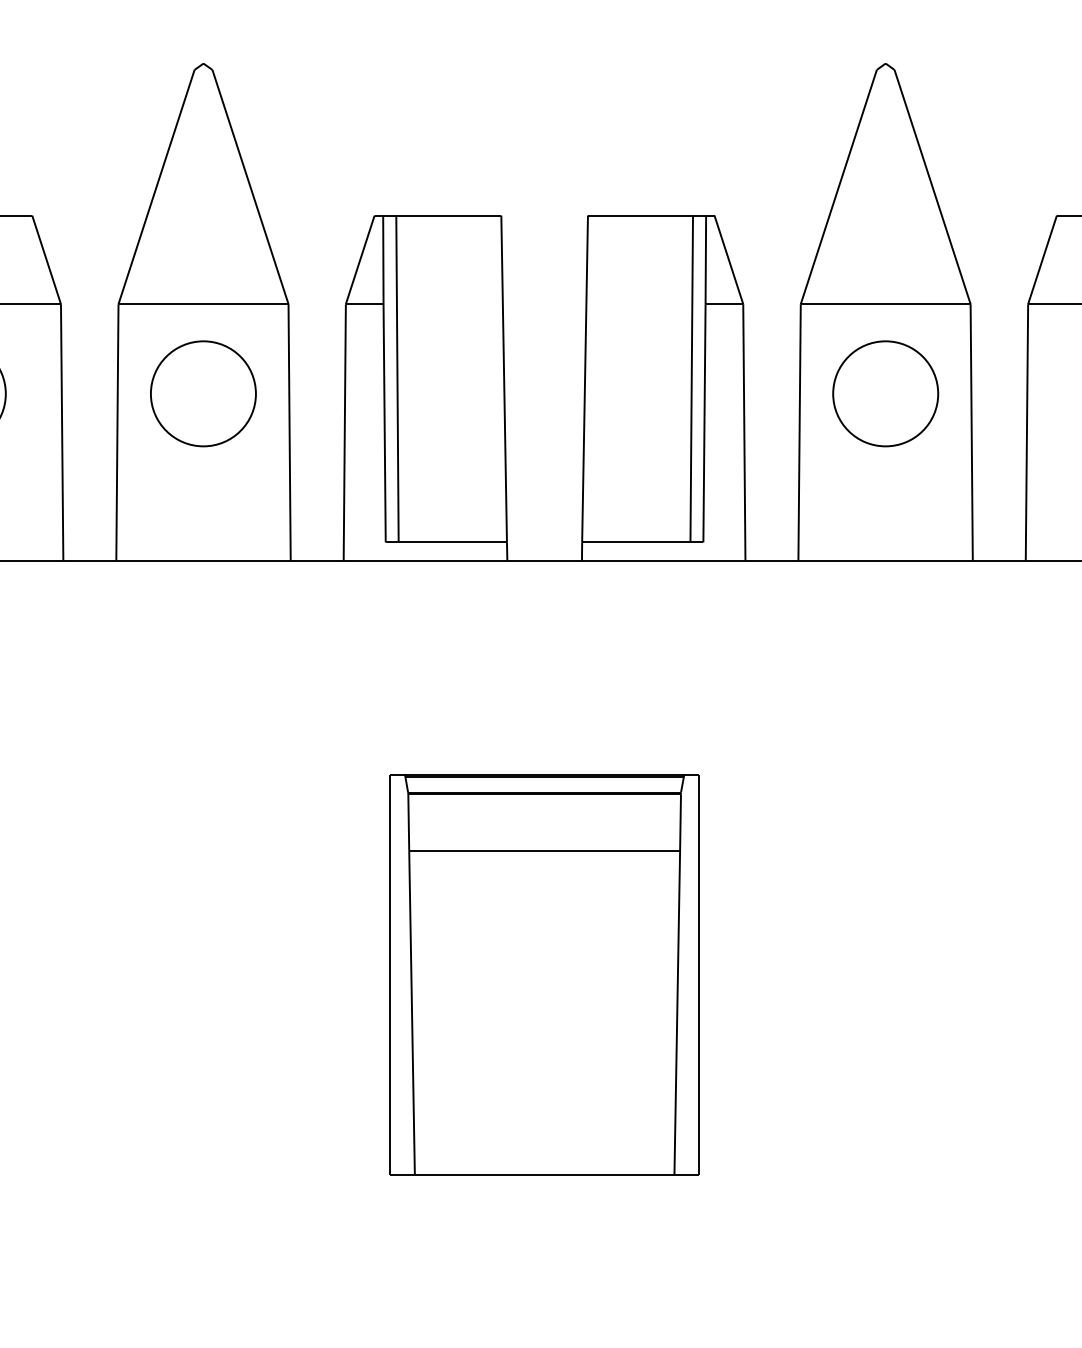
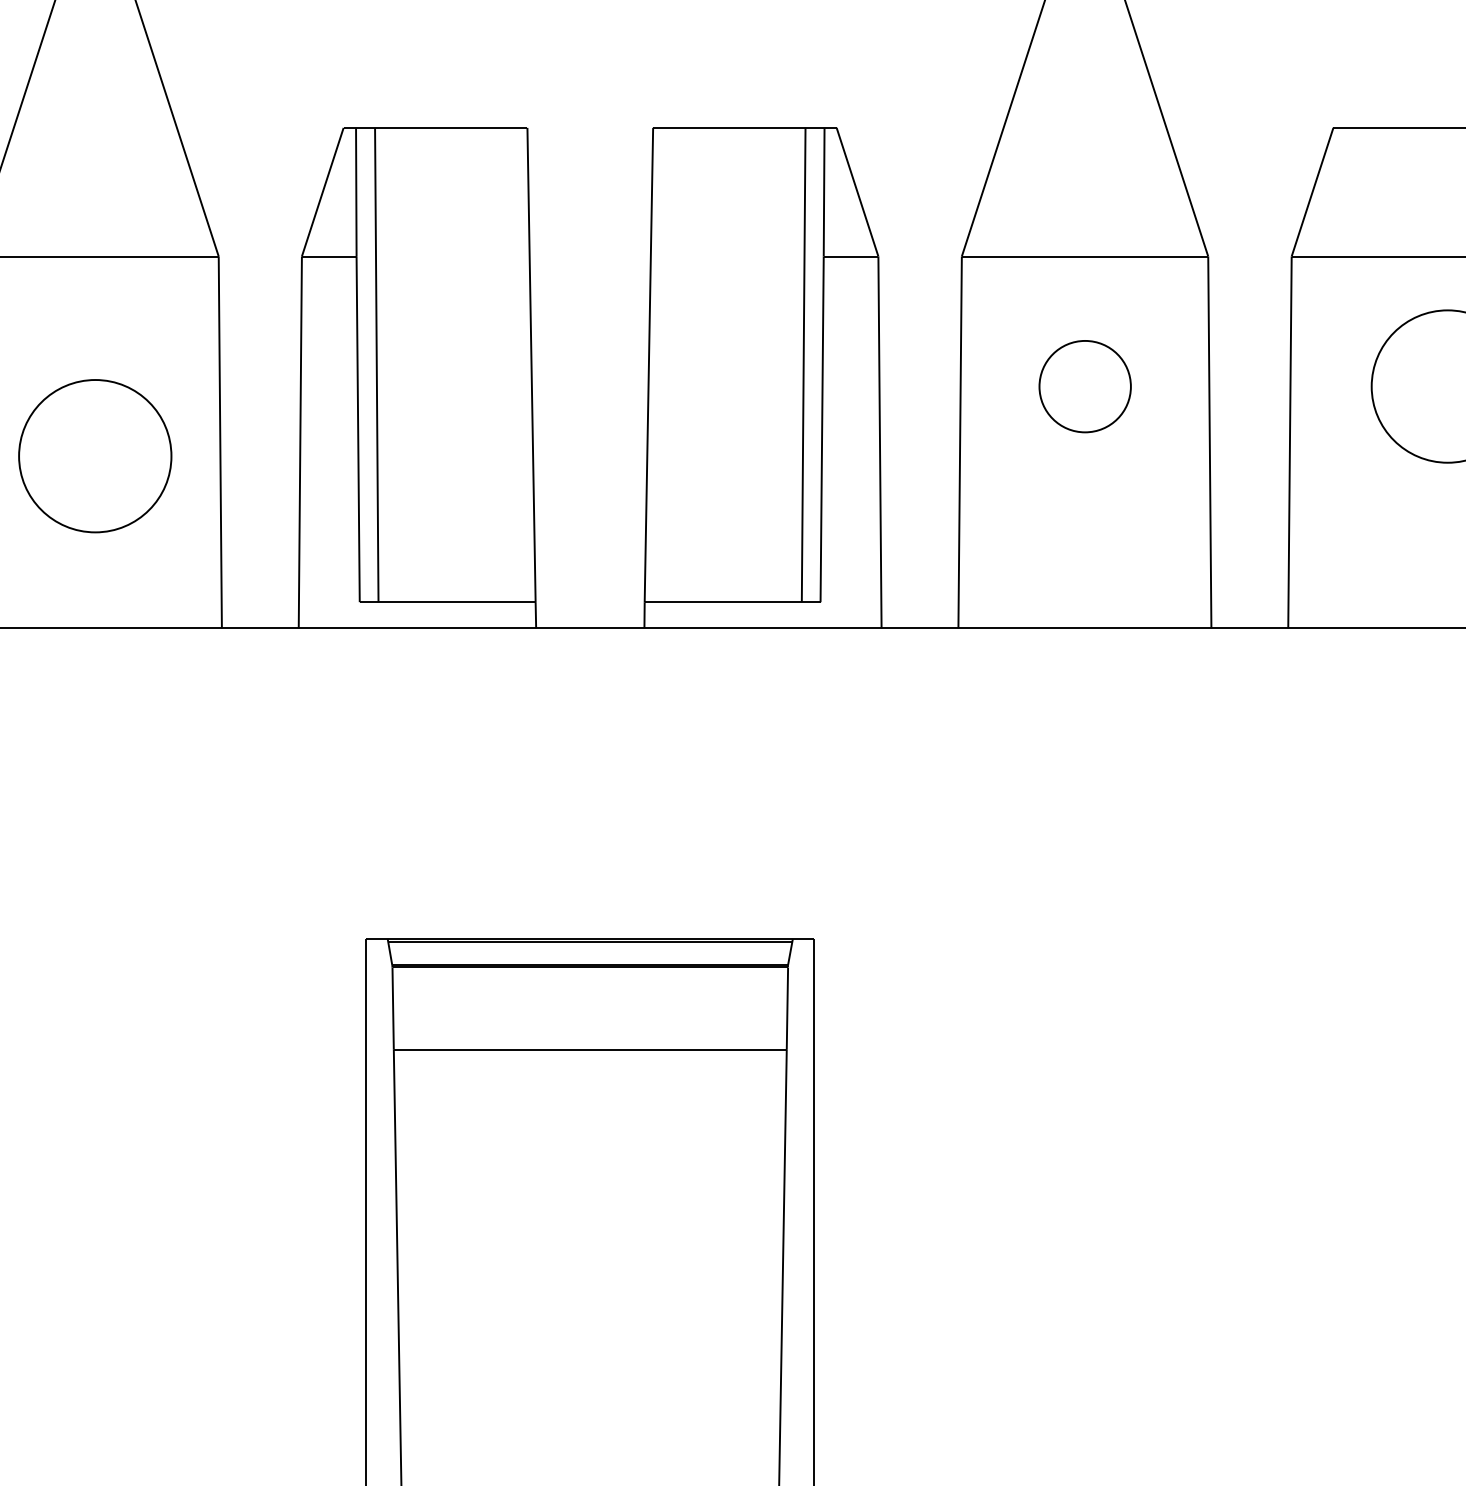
part: (203, 393) -> (95, 455), moved
part: (885, 393) -> (1084, 386), size x0.6

